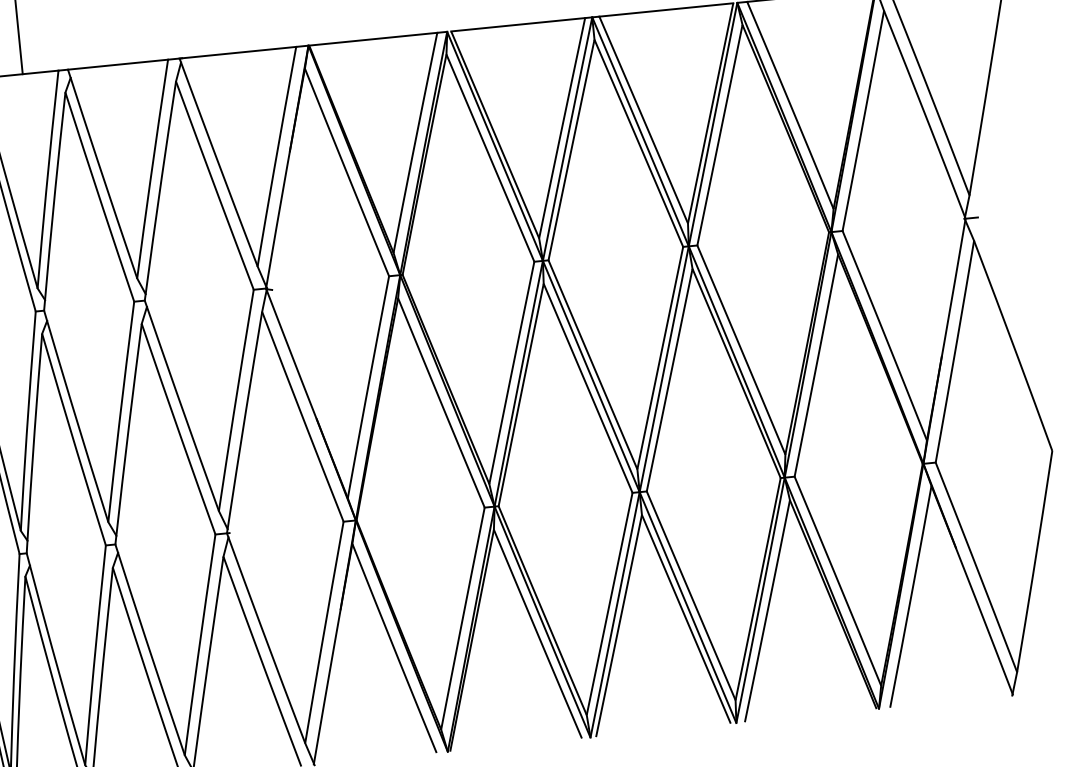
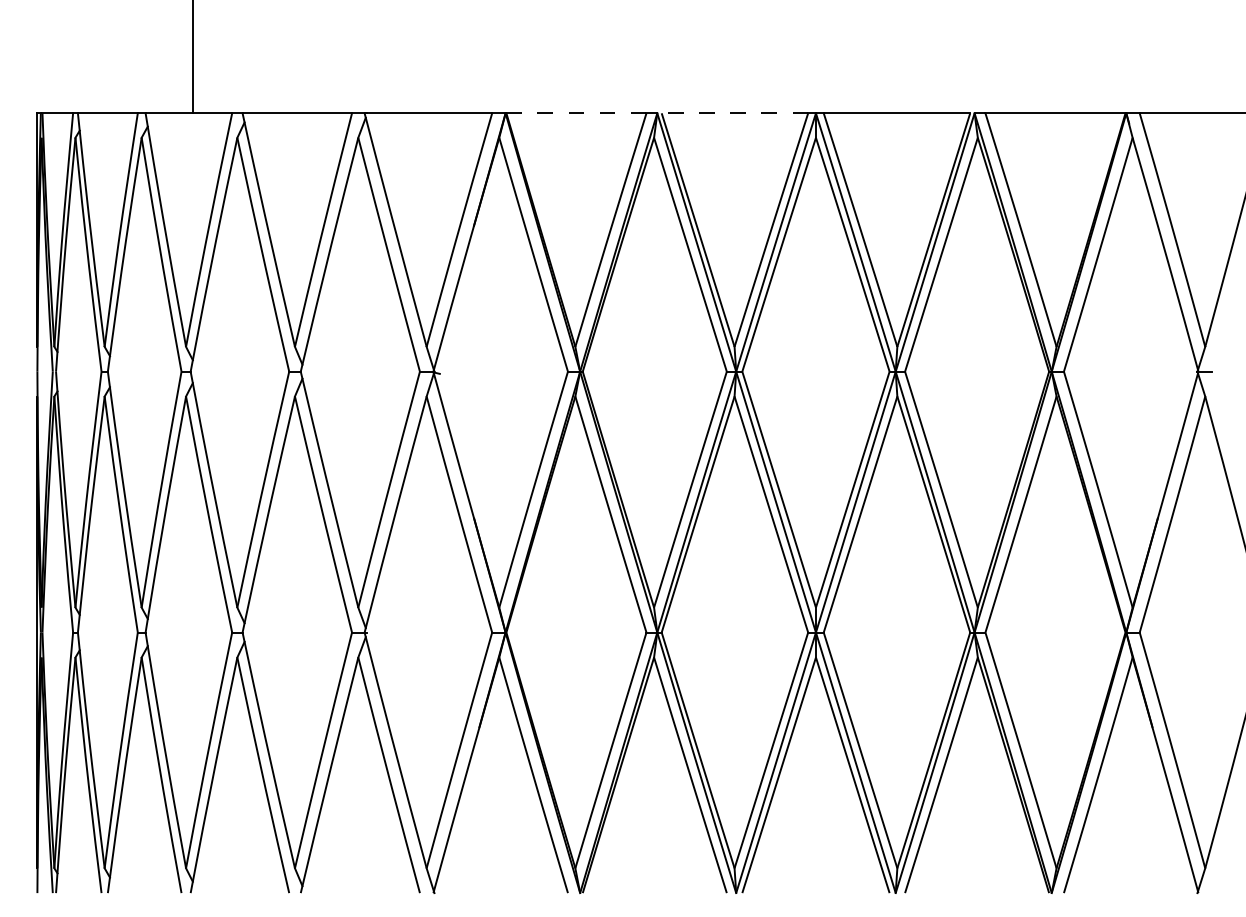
line: (517, 24) -> (734, 113), solid -> dashed
line: (372, 39) -> (575, 113), solid -> dashed

